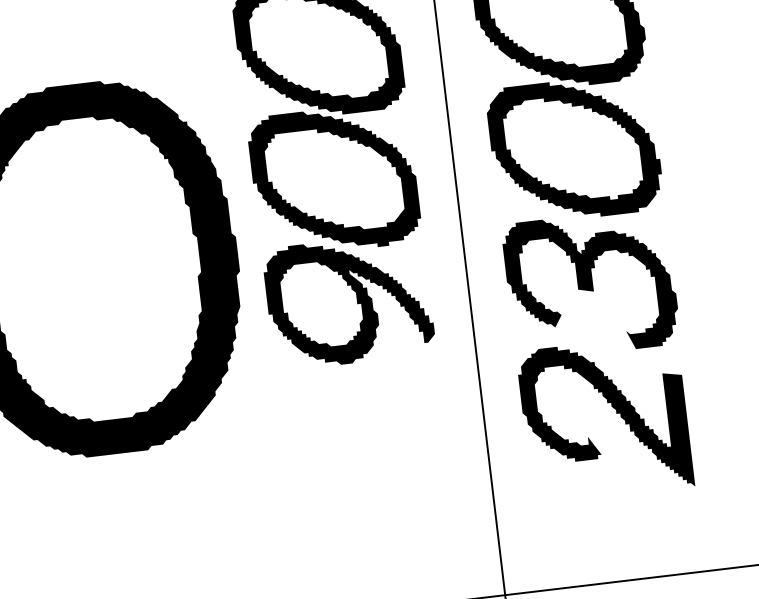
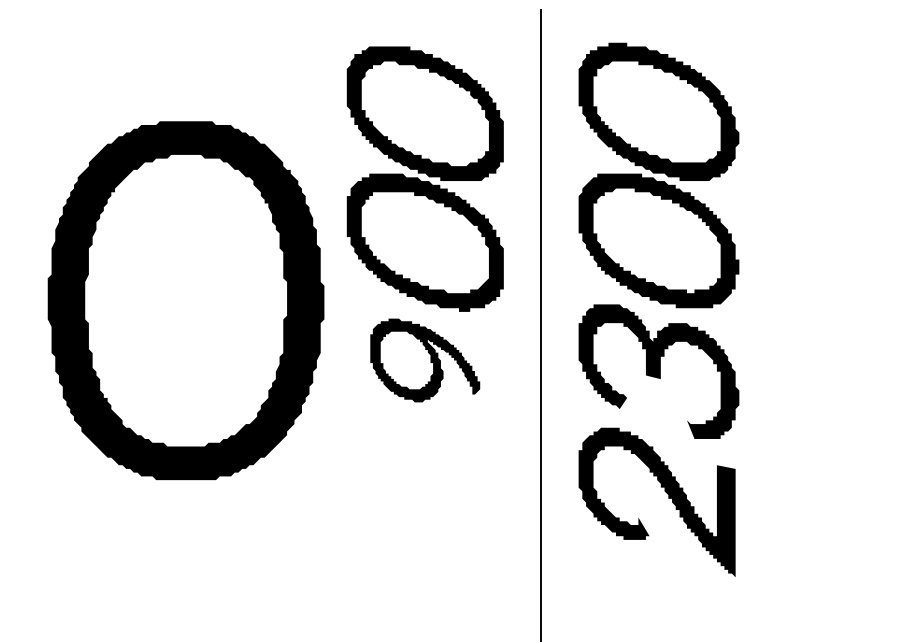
part: (348, 301) -> (424, 360), size x0.7

